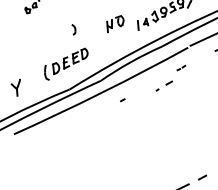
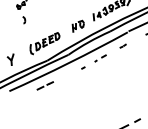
part: (114, 22) -> (77, 25), moved
part: (74, 30) -> (24, 20), moved
part: (164, 86) -> (100, 58), moved
line: (64, 125) -> (43, 85), added

